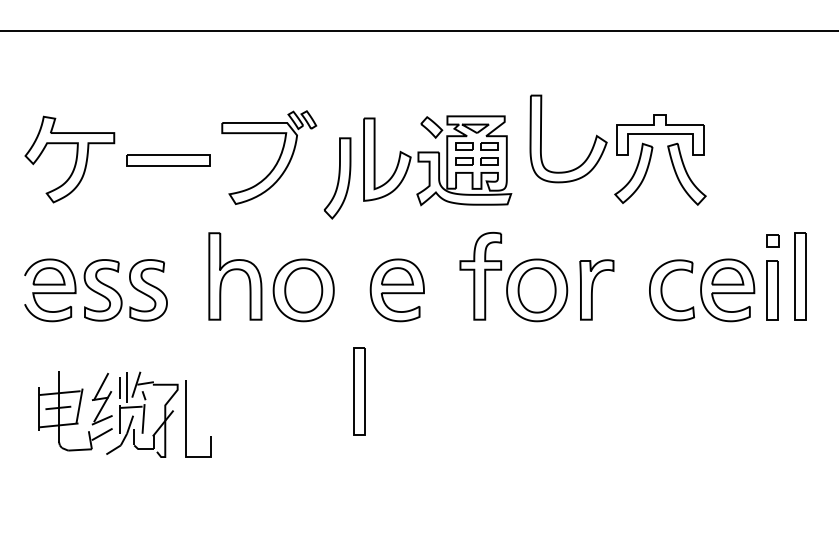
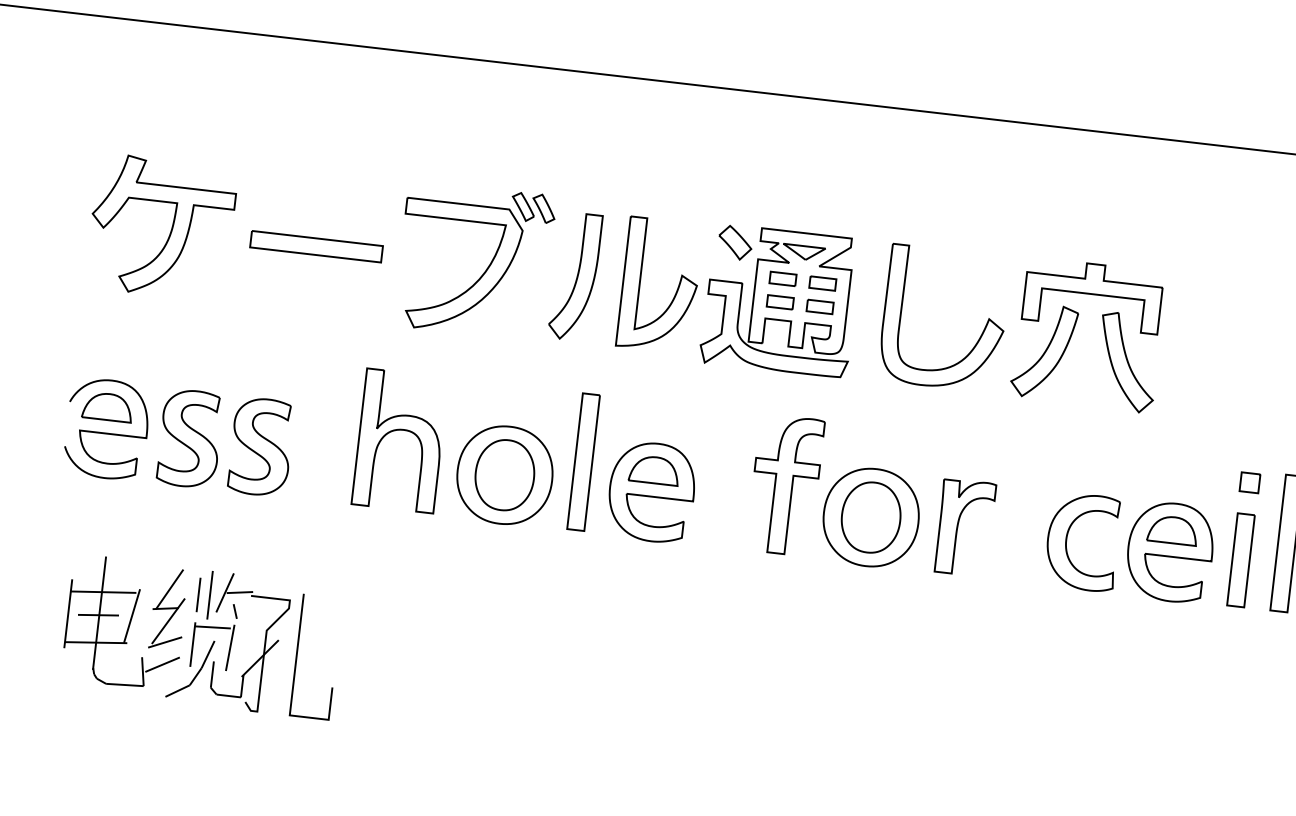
part: (592, 145) -> (980, 333), moved
part: (337, 178) -> (575, 276), moved
part: (359, 391) -> (583, 462), moved

